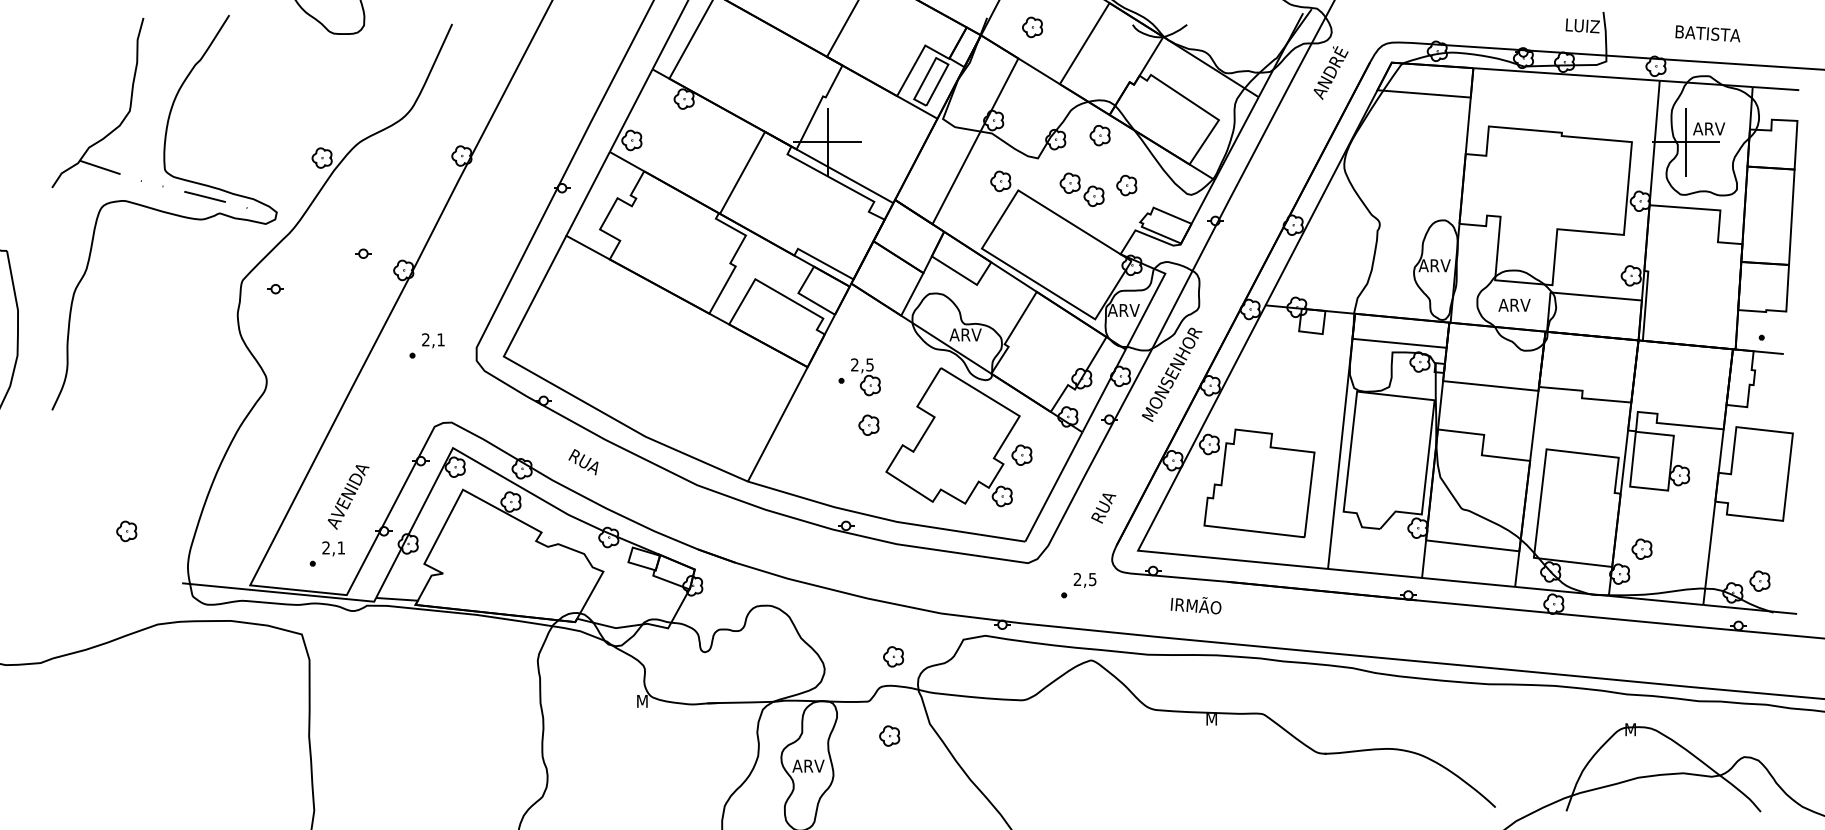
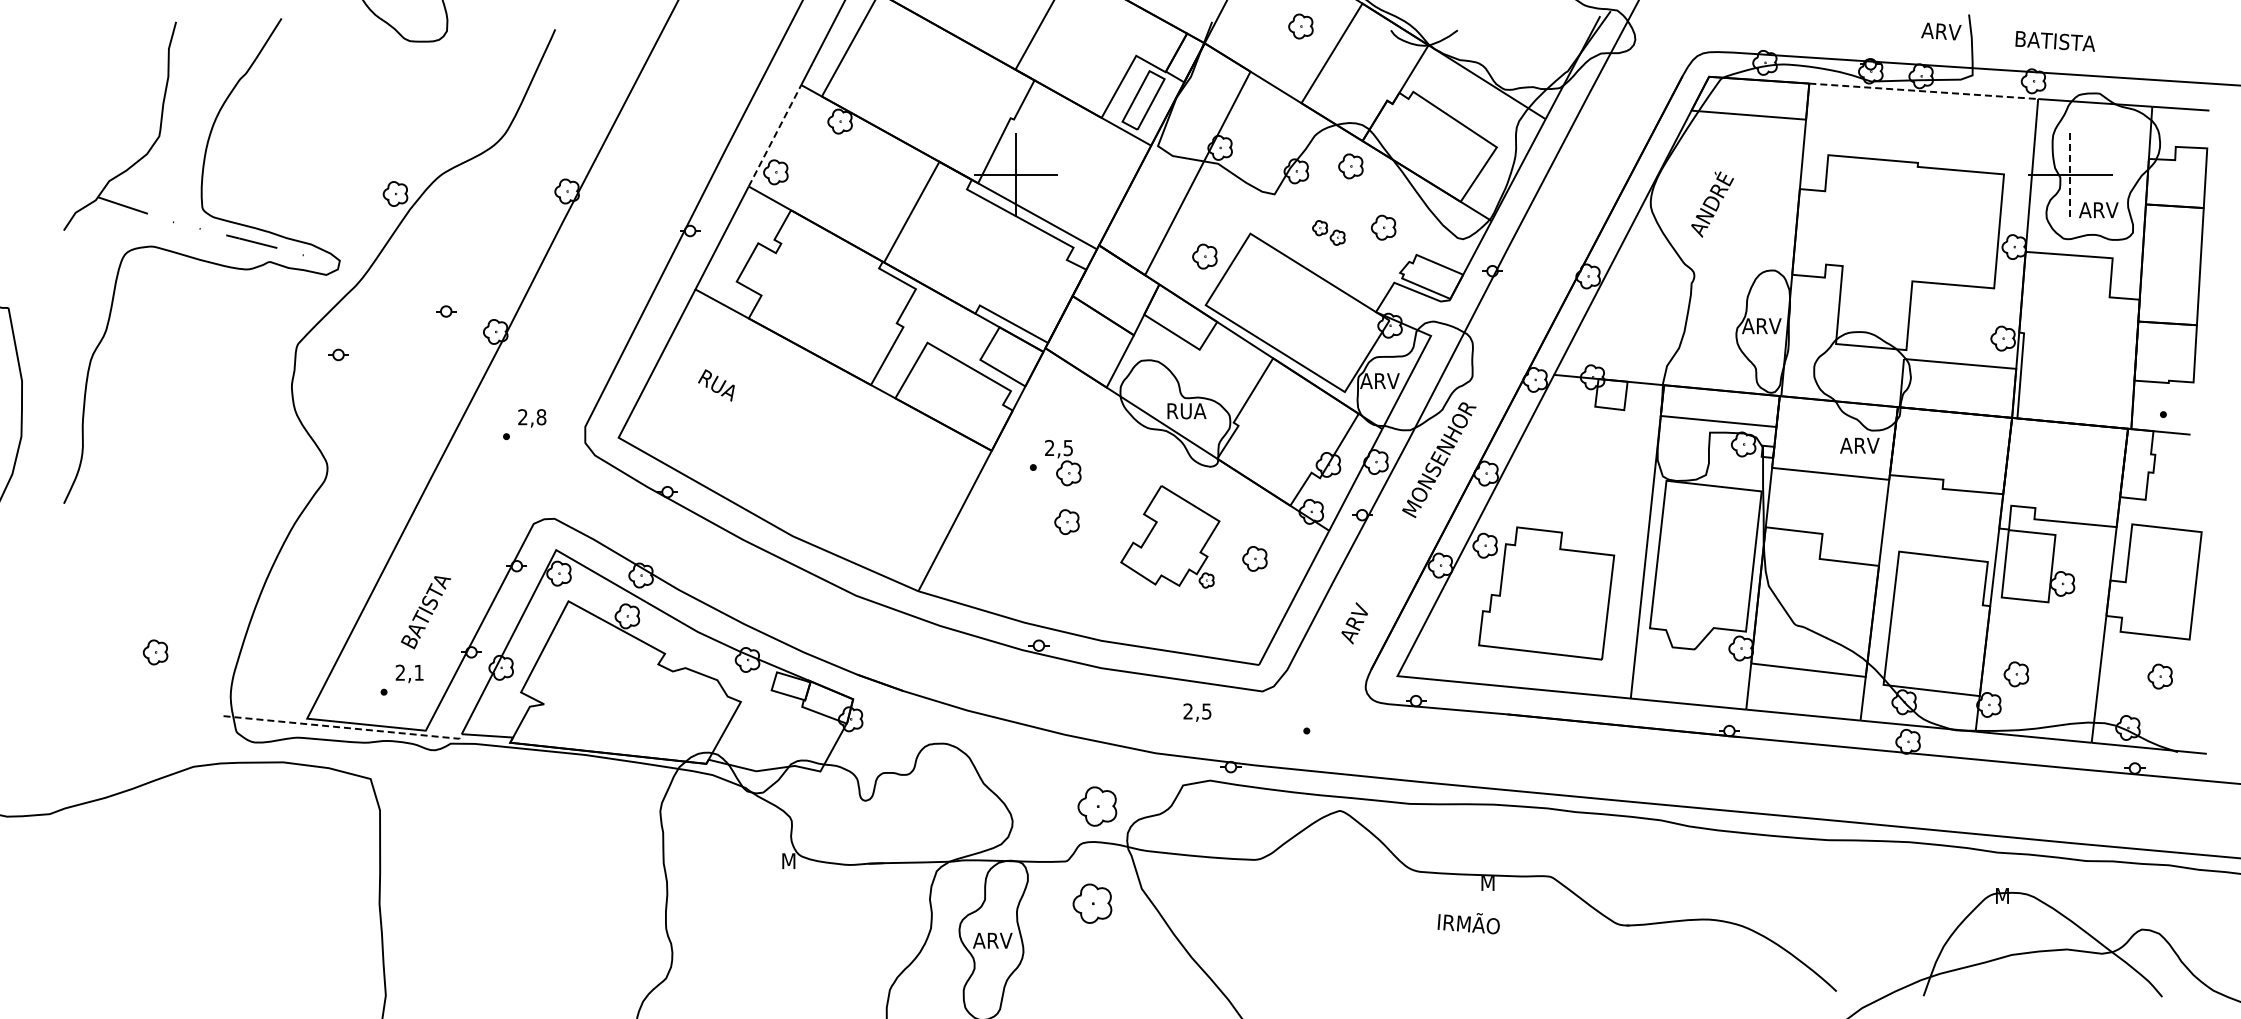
text: (1581, 25) -> (1942, 31), LUIZ -> ARV
part: (1032, 27) -> (1300, 26), moved
text: (1707, 33) -> (2054, 41), moved
text: (1331, 72) -> (1712, 204), moved
line: (1566, 74) -> (1923, 91), solid -> dashed
line: (631, 110) -> (775, 135), solid -> dashed
text: (1708, 129) -> (2098, 210), moved
line: (1686, 143) -> (2070, 175), solid -> dashed
part: (1000, 181) -> (1204, 256), moved
part: (1081, 189) -> (1328, 232), size x0.6
text: (1514, 305) -> (1859, 445), moved
text: (966, 335) -> (1186, 411), ARV -> RUA
text: (441, 340) -> (541, 417), 2,1 -> 2,8
part: (953, 436) -> (1170, 536), size x0.6
text: (583, 462) -> (716, 385), moved
text: (347, 497) -> (426, 610), AVENIDA -> BATISTA
text: (1103, 507) -> (1354, 623), RUA -> ARV
text: (1085, 580) -> (1197, 712), moved
part: (1759, 581) -> (2159, 676), moved
line: (280, 592) -> (344, 727), solid -> dashed
text: (1195, 605) -> (1468, 923), moved
part: (892, 656) -> (1096, 806), size x1.6
part: (889, 735) -> (1092, 903), size x1.6

